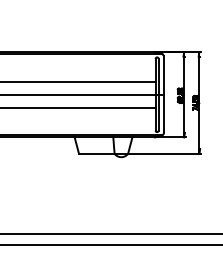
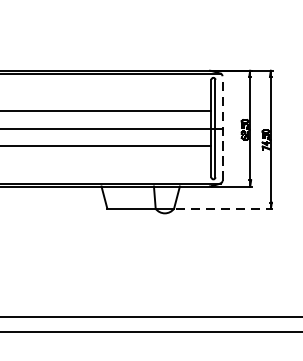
line: (163, 94) -> (222, 128), solid -> dashed
line: (165, 153) -> (224, 208), solid -> dashed

